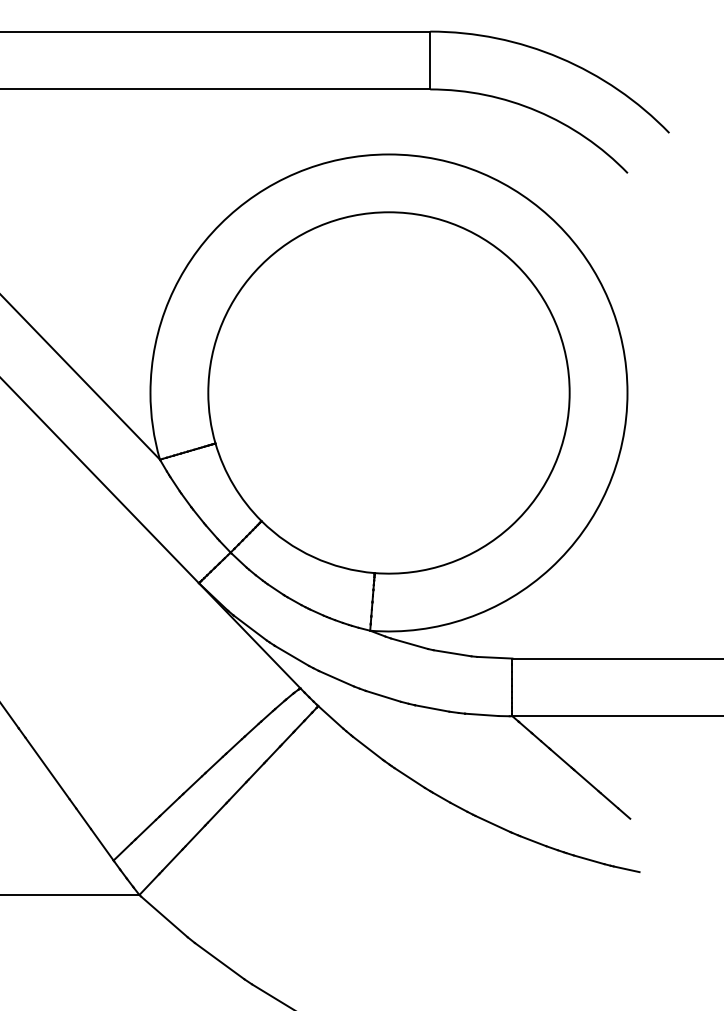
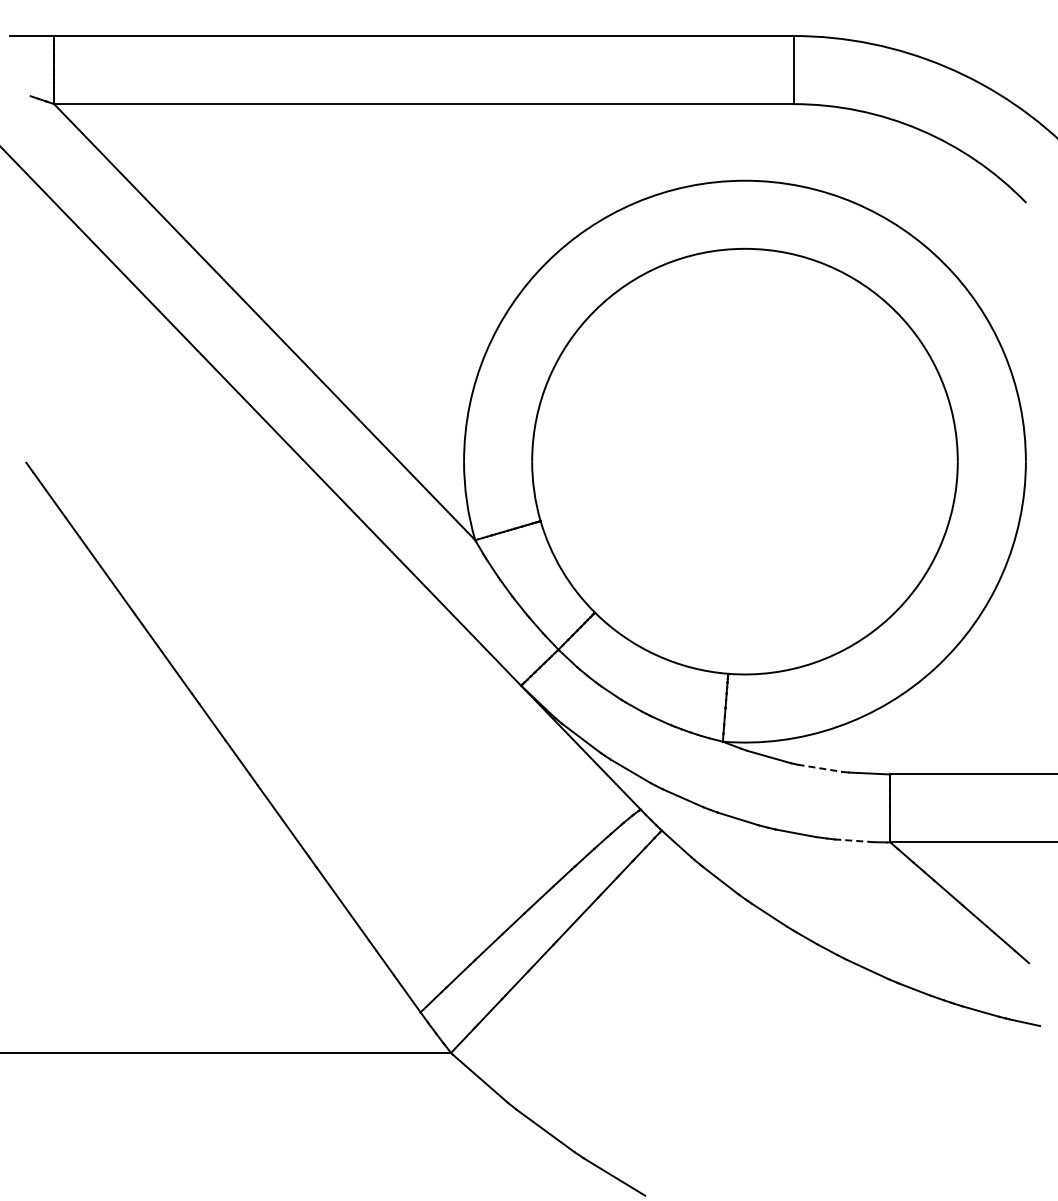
line: (452, 653) -> (819, 768), solid -> dashed
line: (481, 714) -> (854, 840), solid -> dashed

